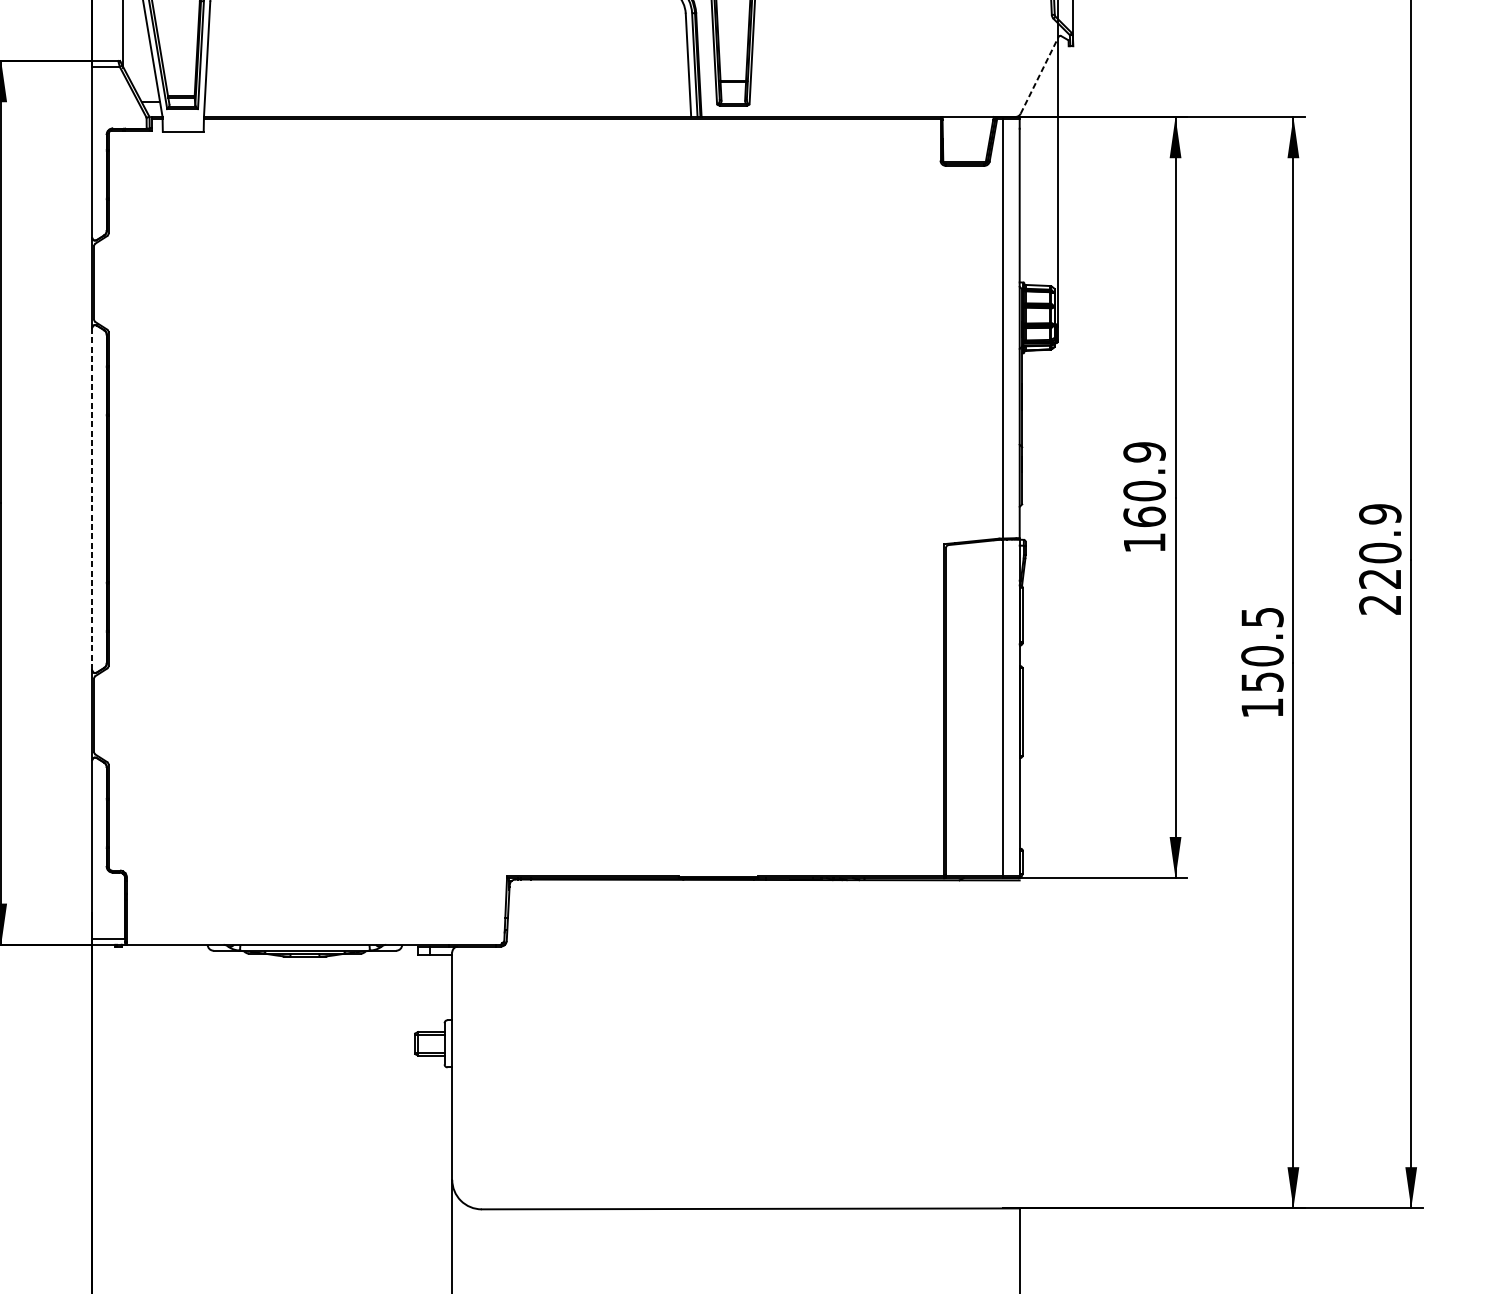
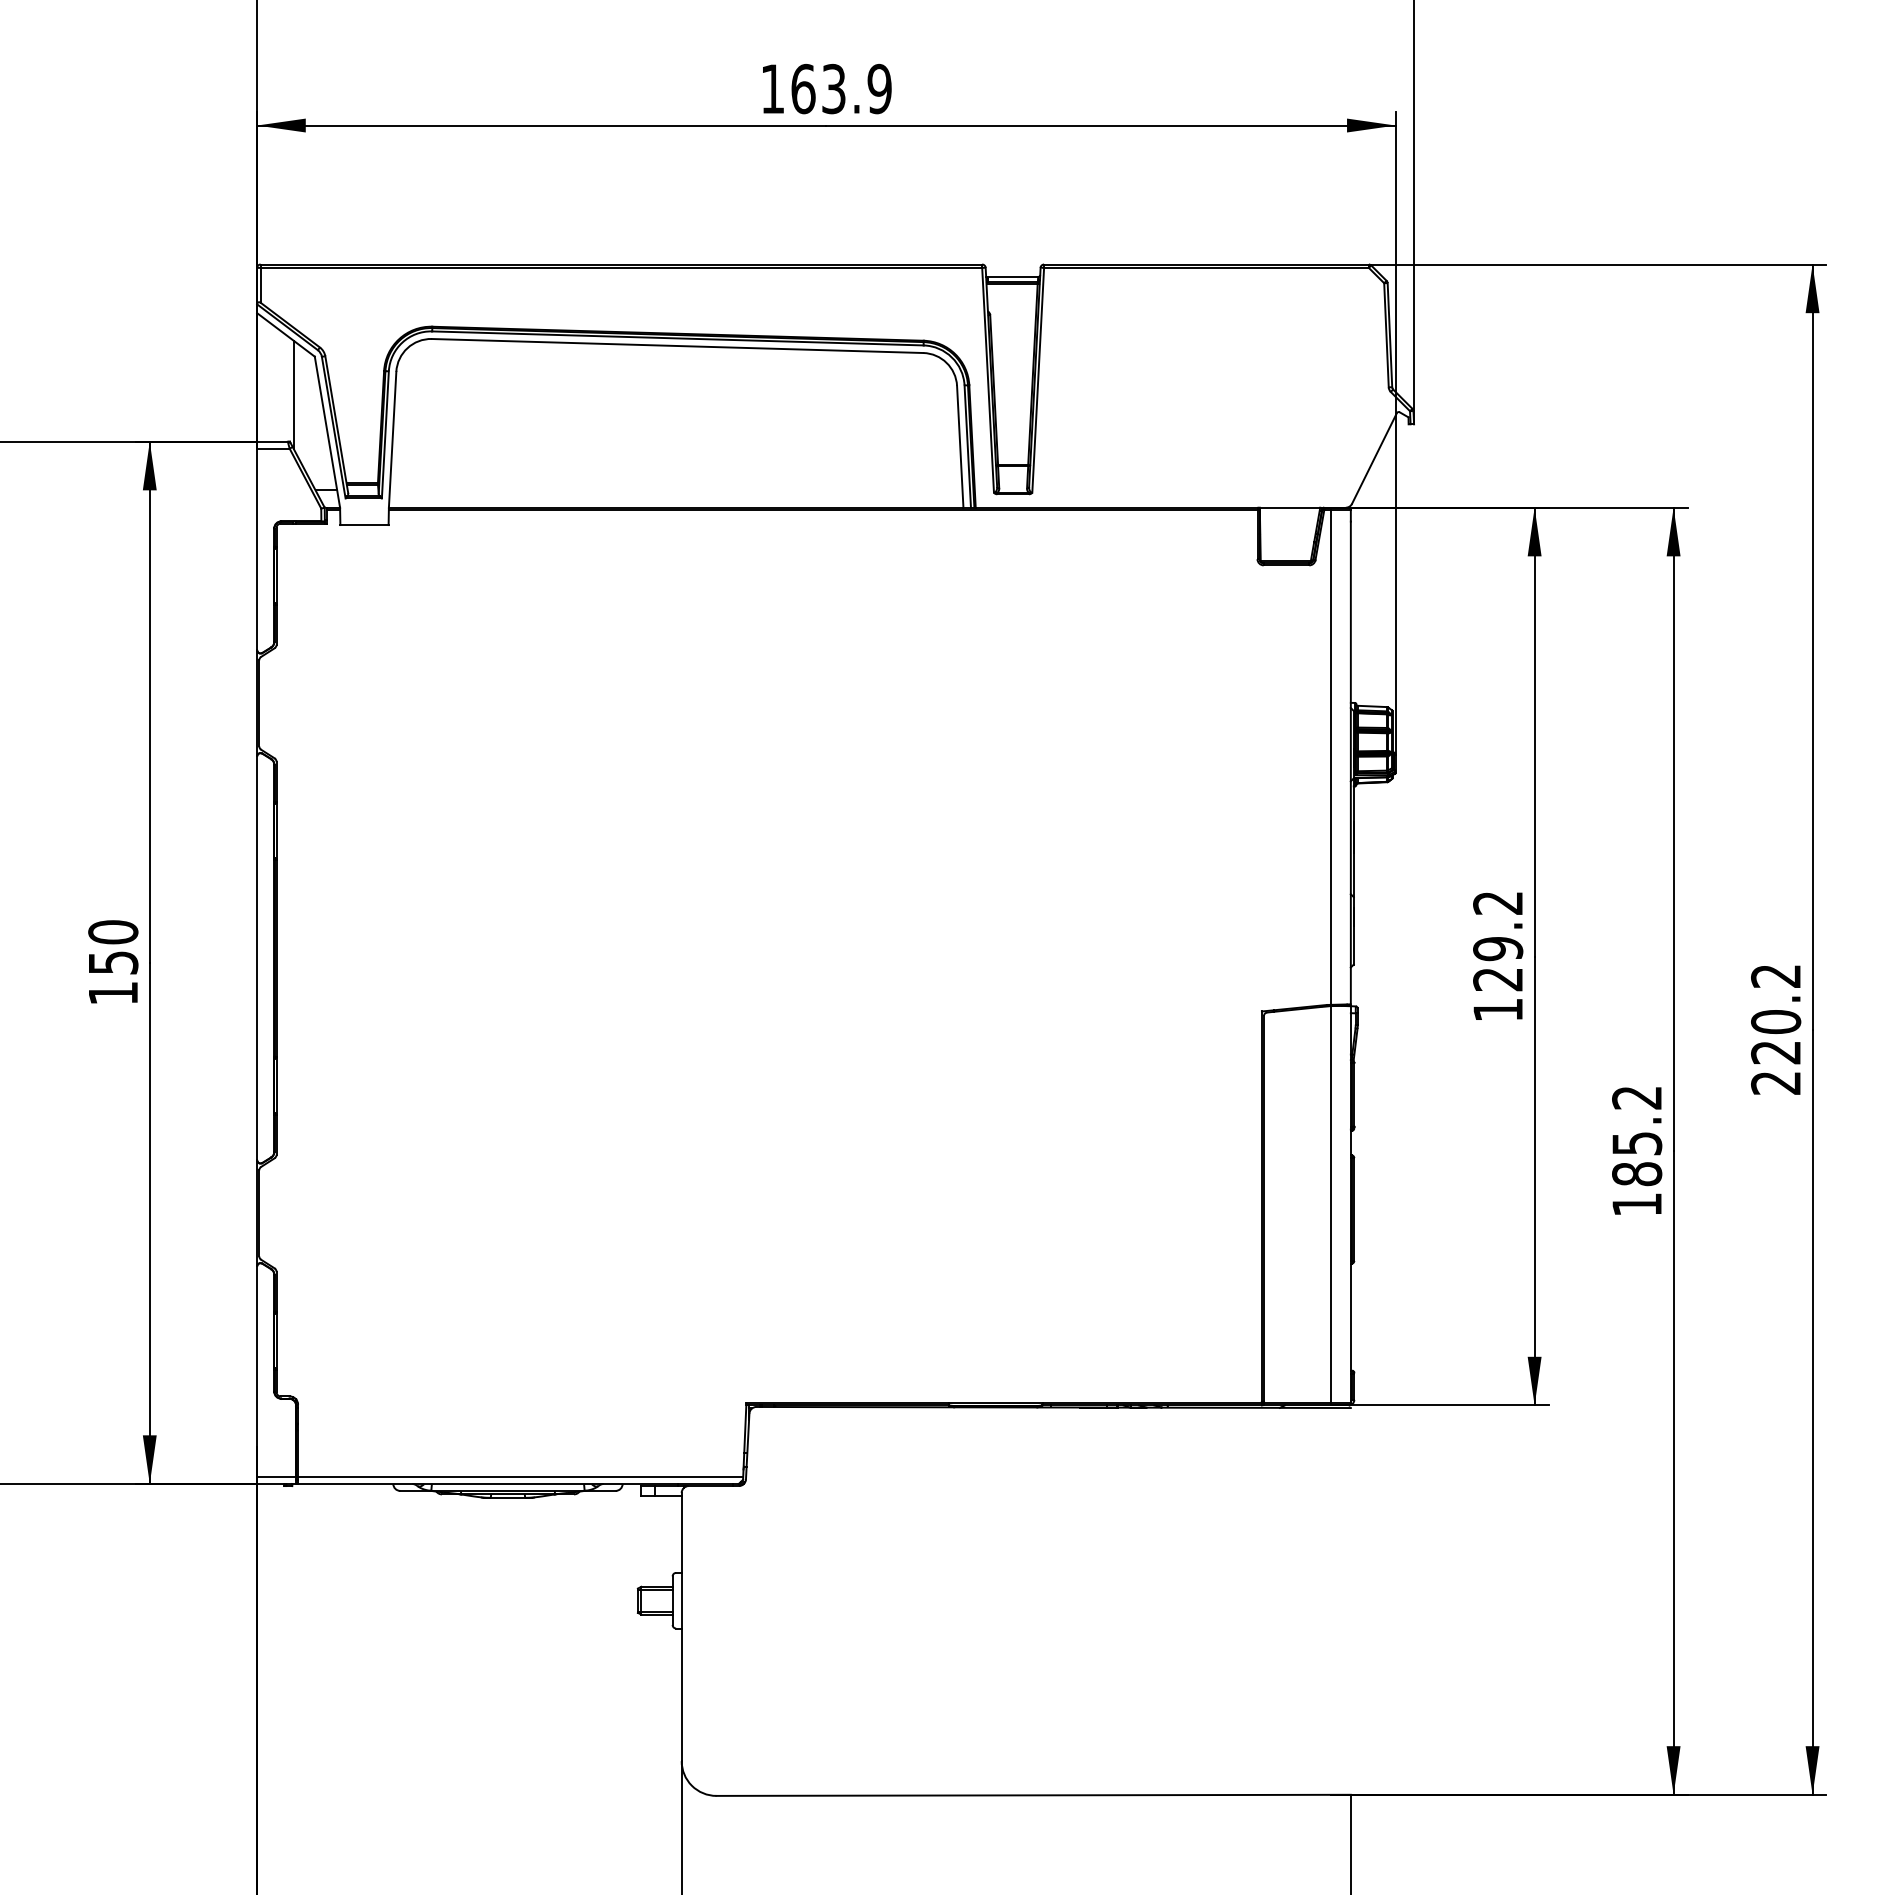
line: (1039, 75) -> (1374, 458), dashed -> solid
text: (1144, 484) -> (1498, 941), 160.9 -> 129.2
line: (92, 499) -> (257, 958), dashed -> solid
text: (1380, 514) -> (1776, 976), 220.9 -> 220.2
text: (1262, 650) -> (1637, 1136), 150.5 -> 185.2
line: (315, 939) -> (520, 1477), added

